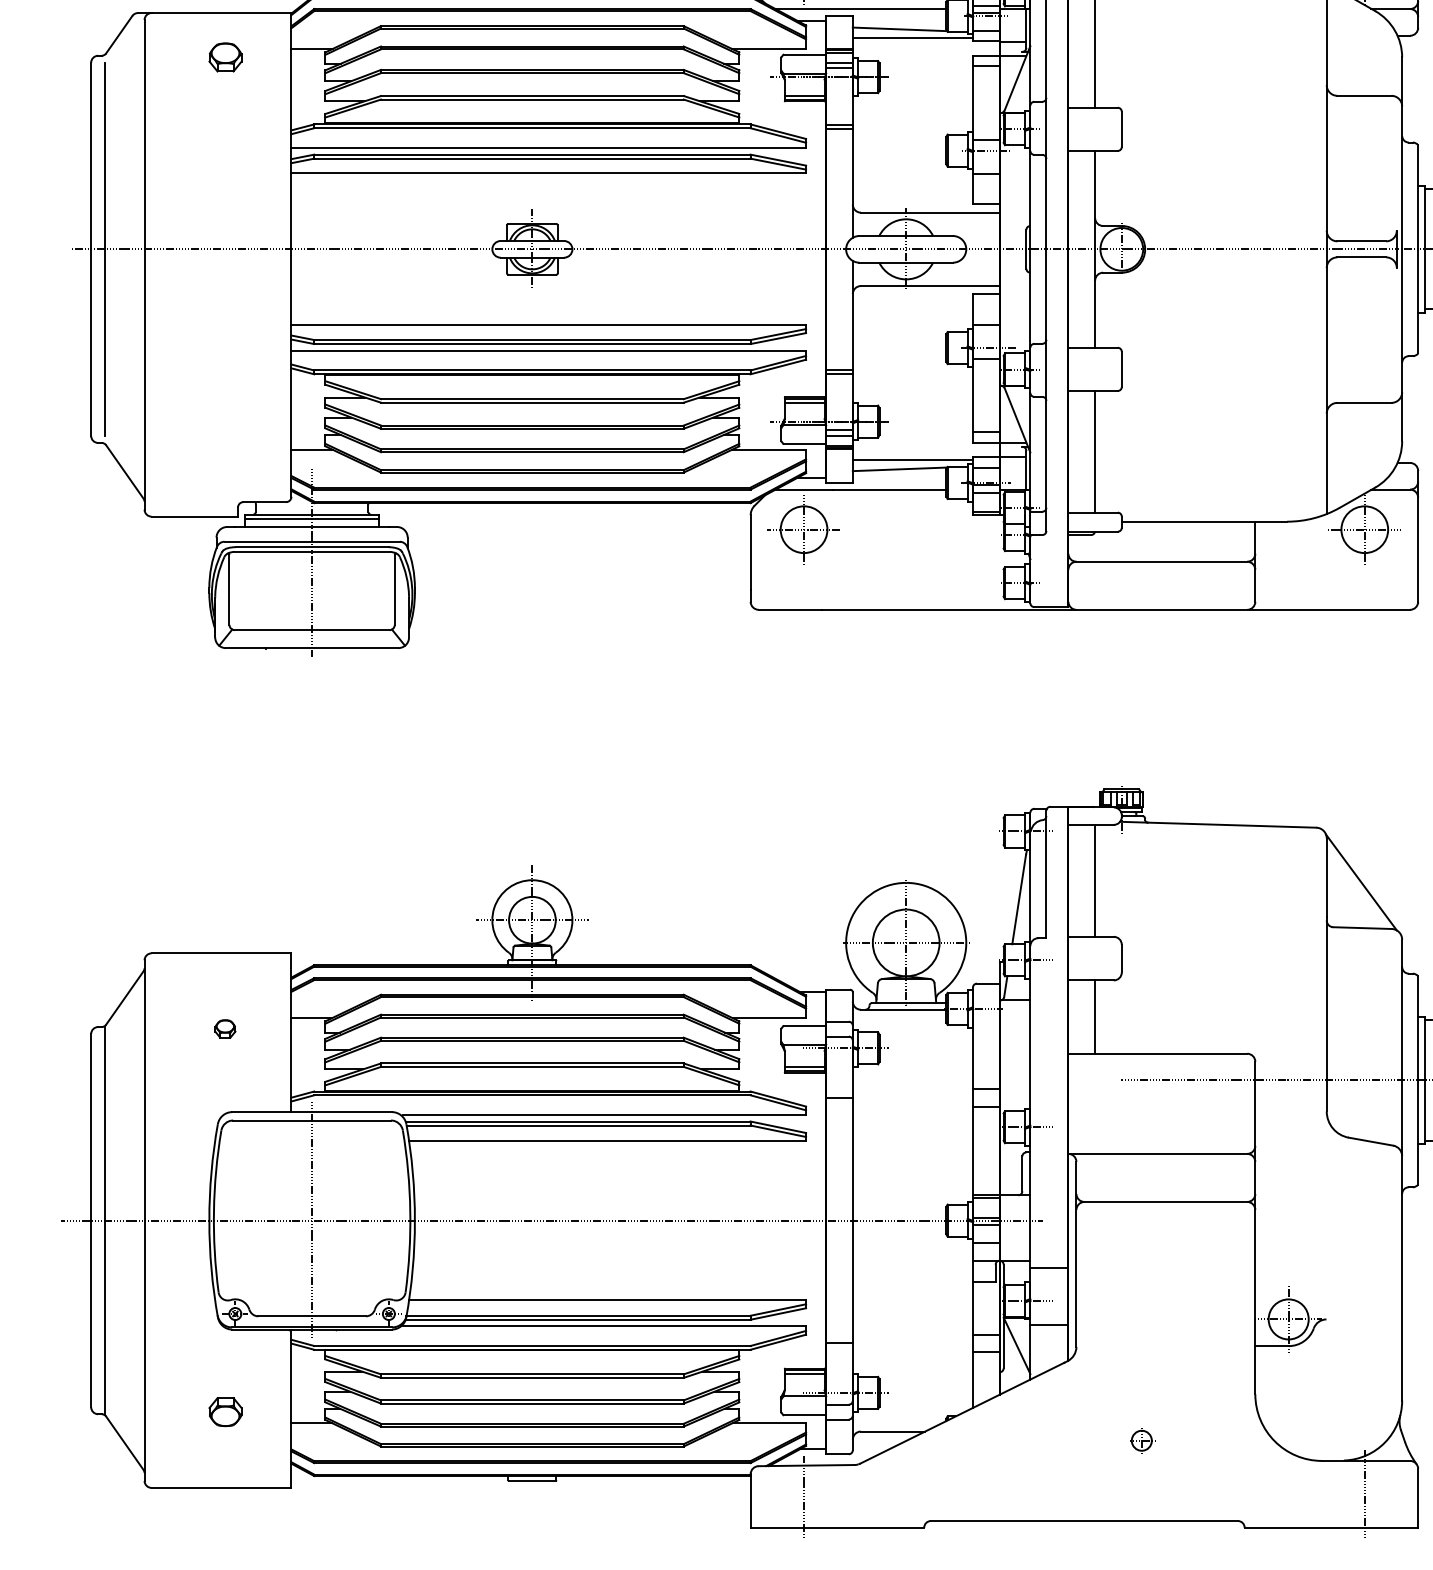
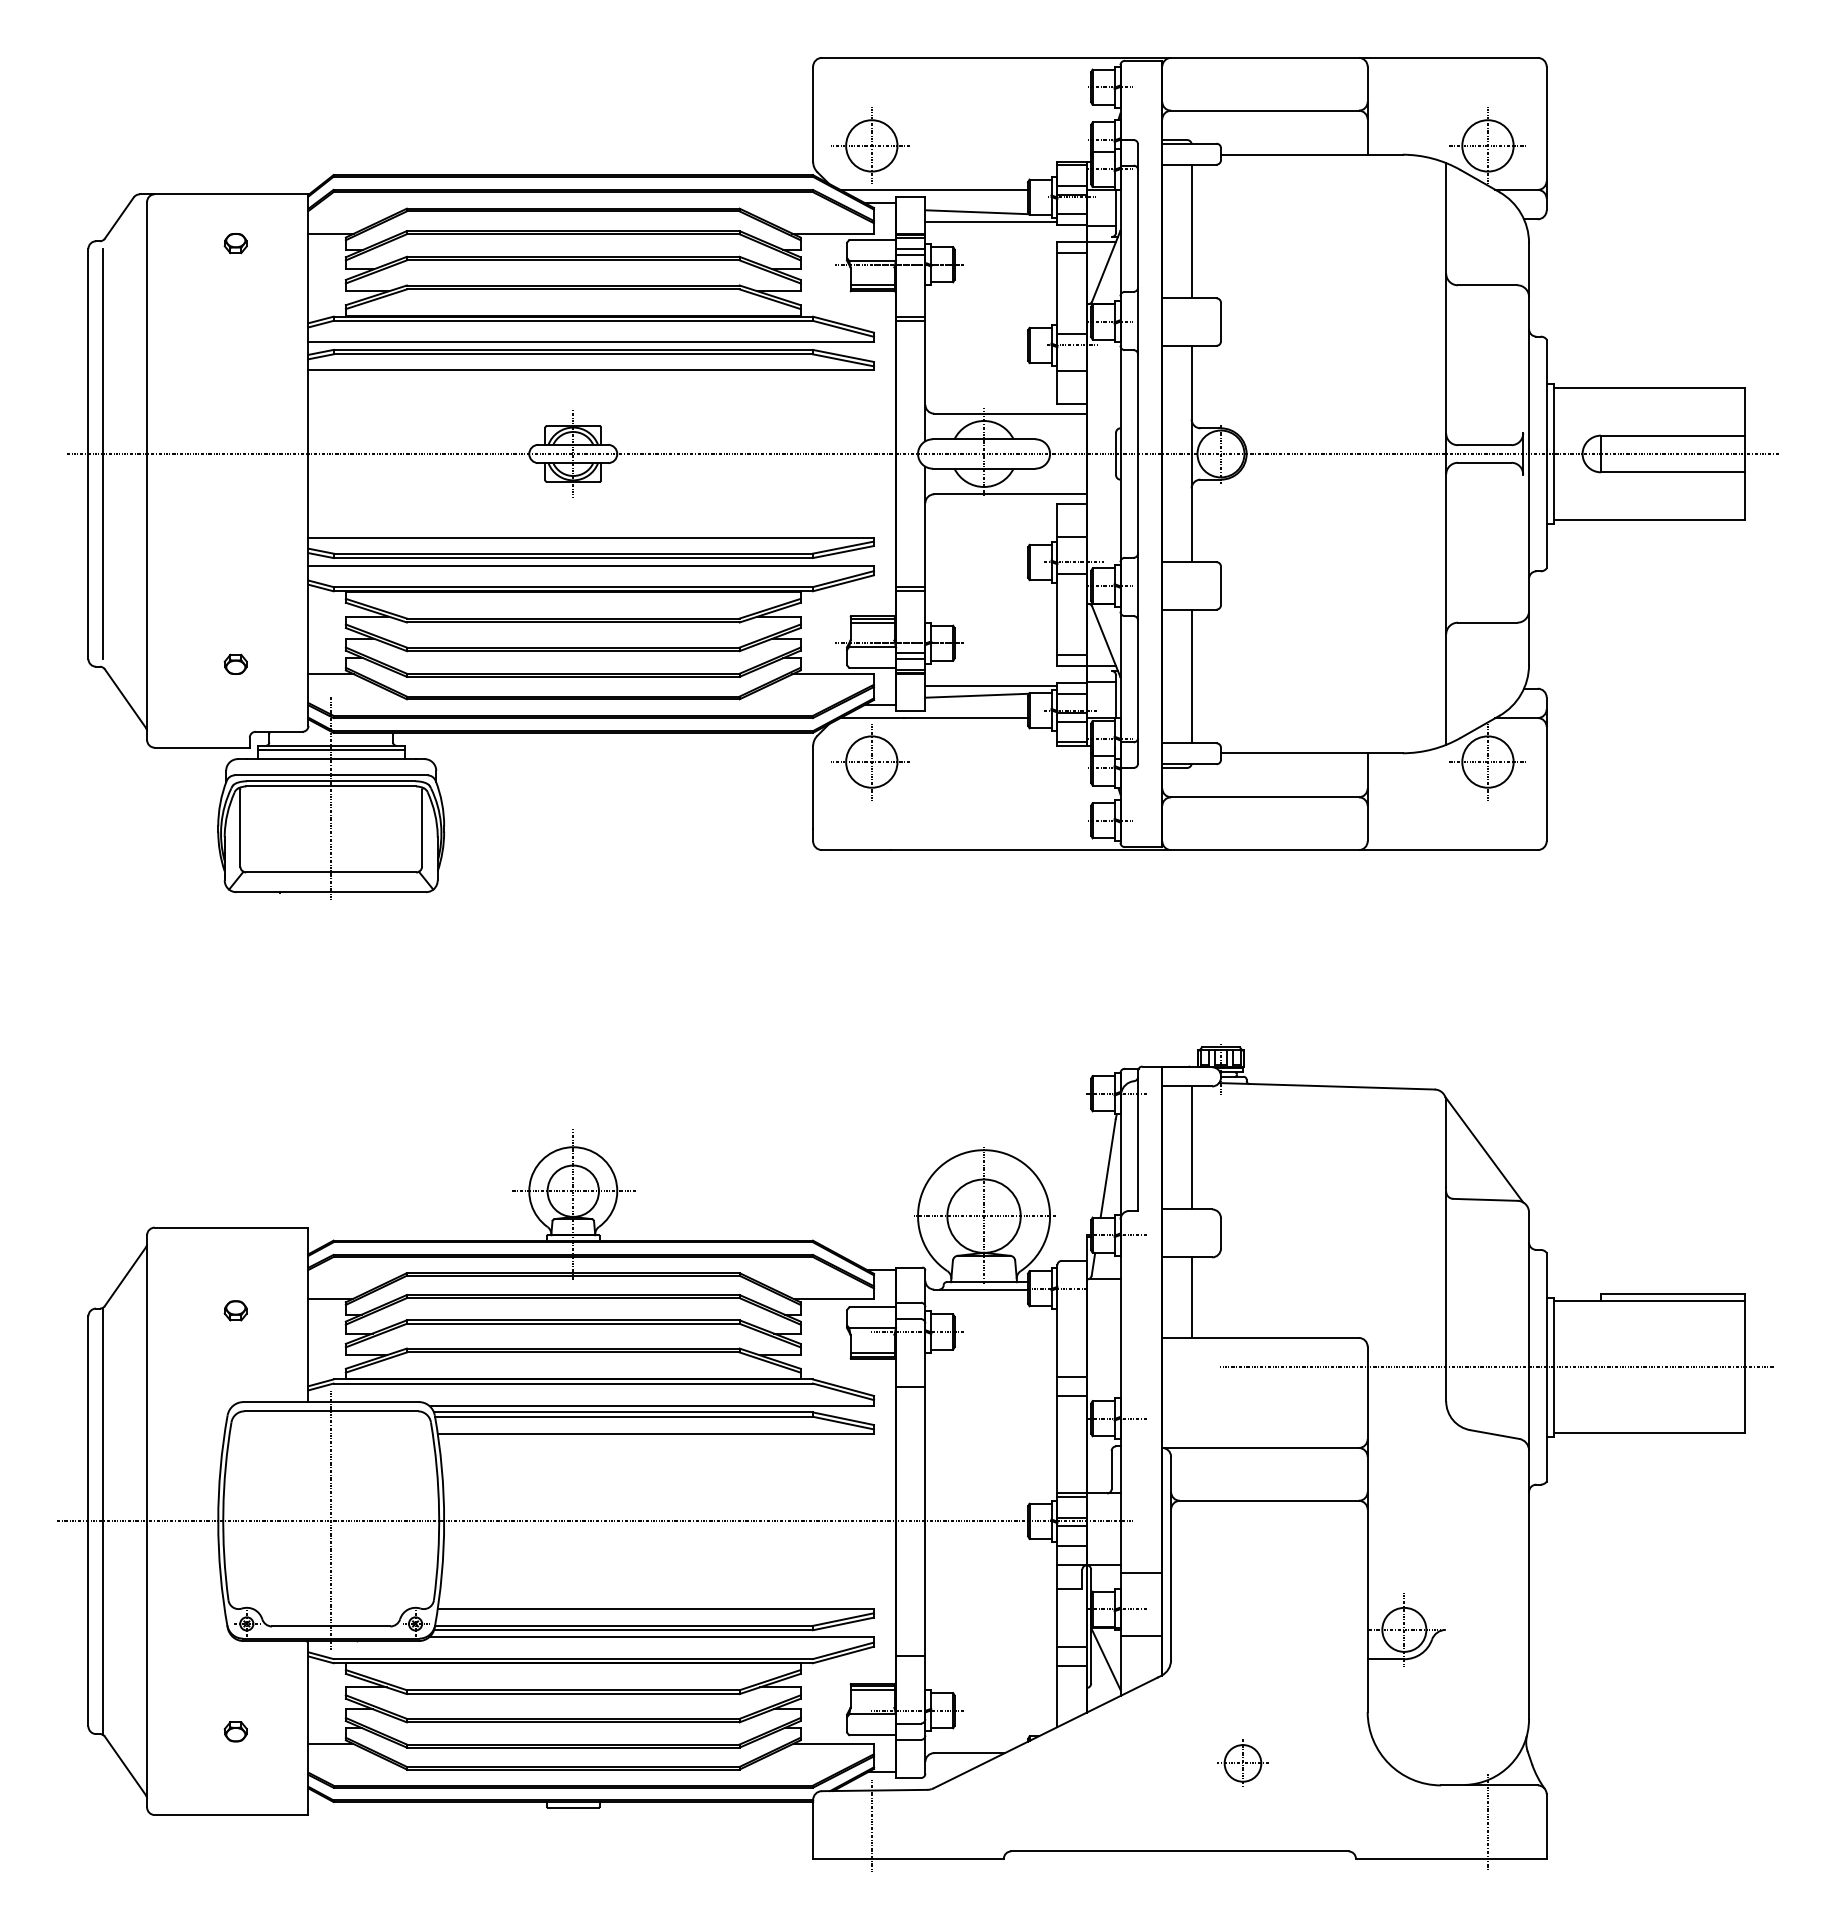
part: (225, 57) -> (235, 243), size x0.62
part: (225, 440) -> (235, 663), added
part: (225, 1411) -> (235, 1731), size x0.62
part: (1141, 1440) -> (1242, 1762), size x1.67

